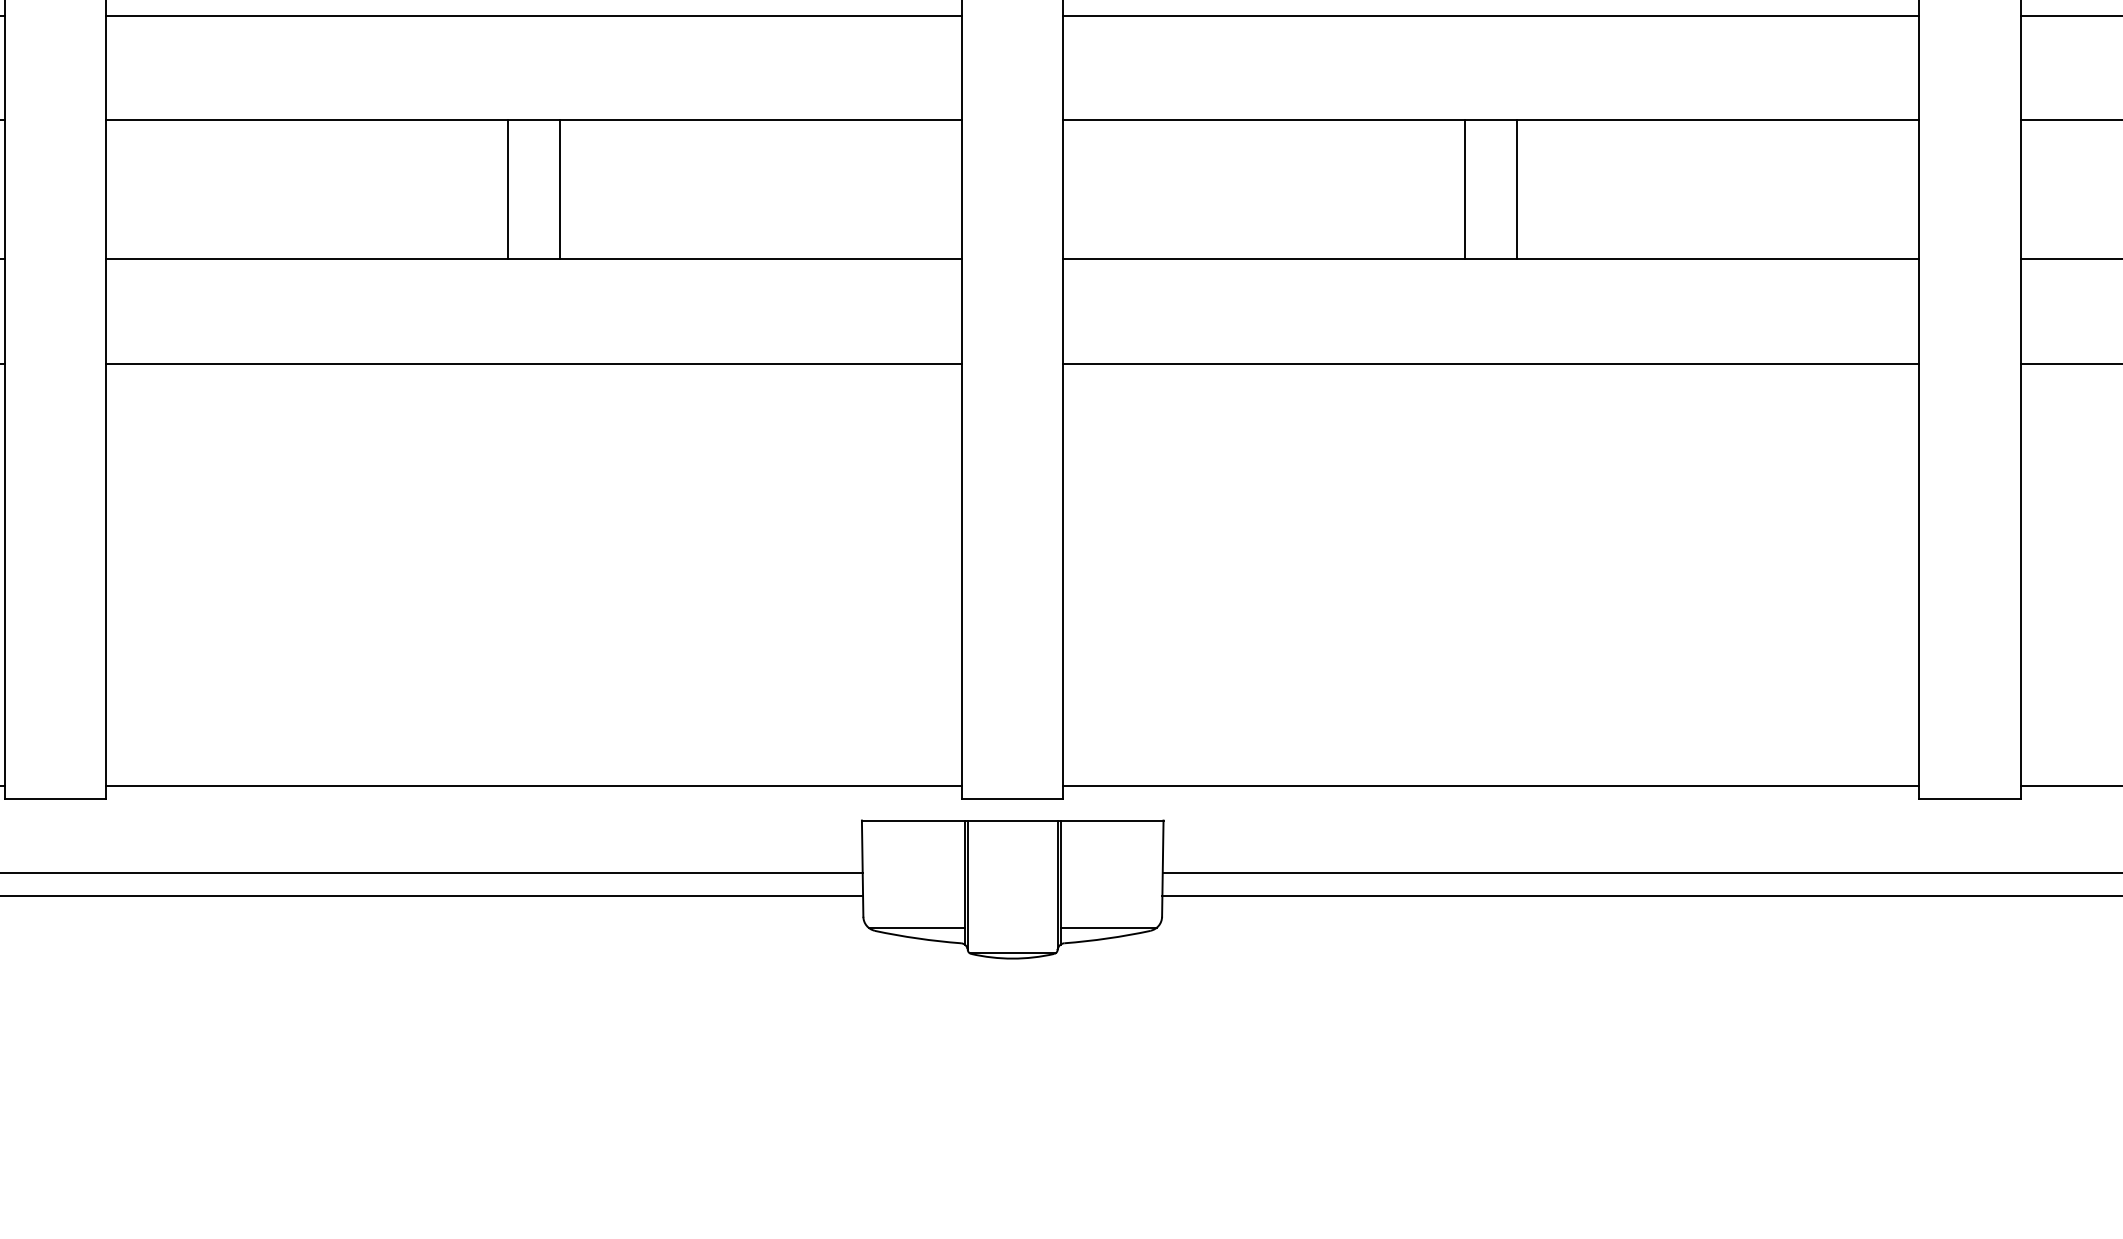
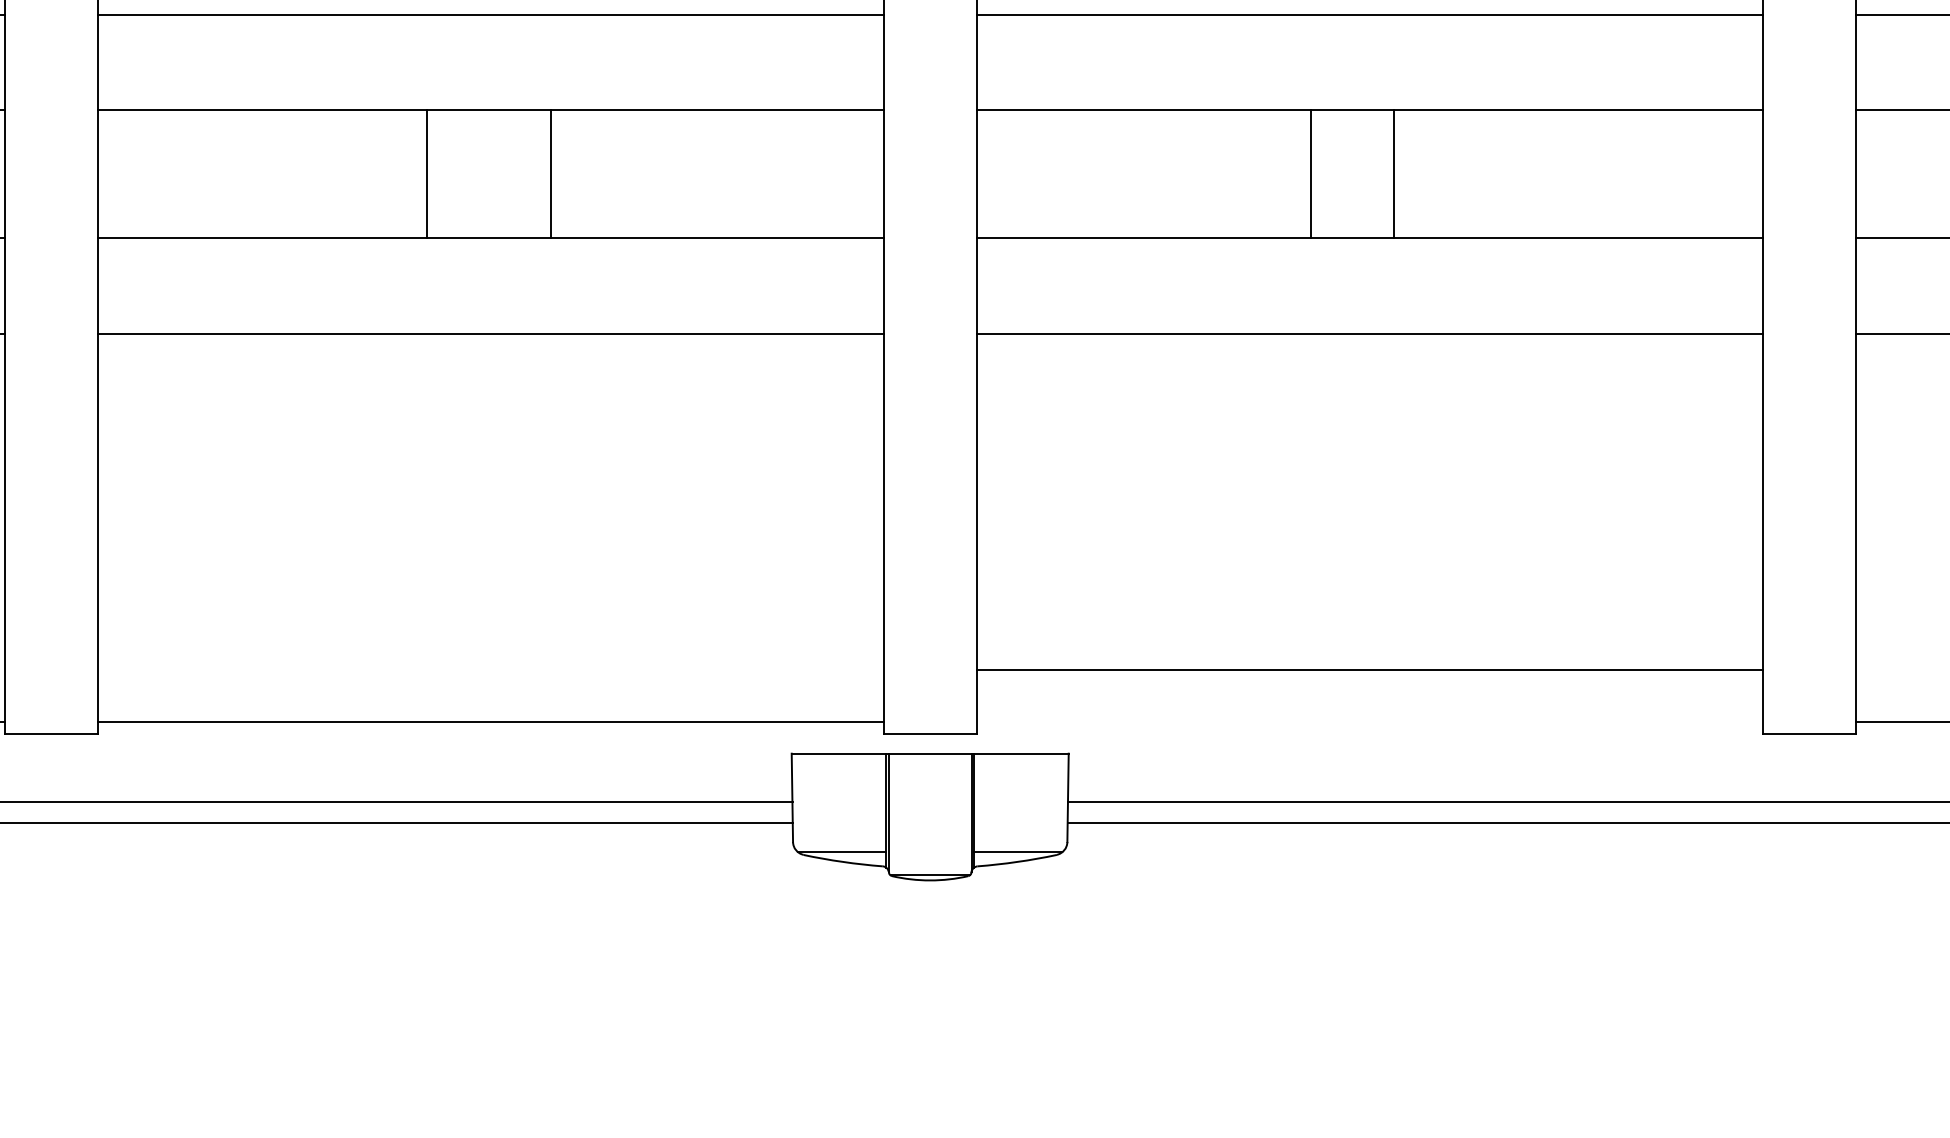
line: (508, 189) -> (427, 174), moved
line: (560, 189) -> (550, 174), moved
line: (1465, 189) -> (1311, 174), moved
line: (1491, 785) -> (1369, 670), moved

